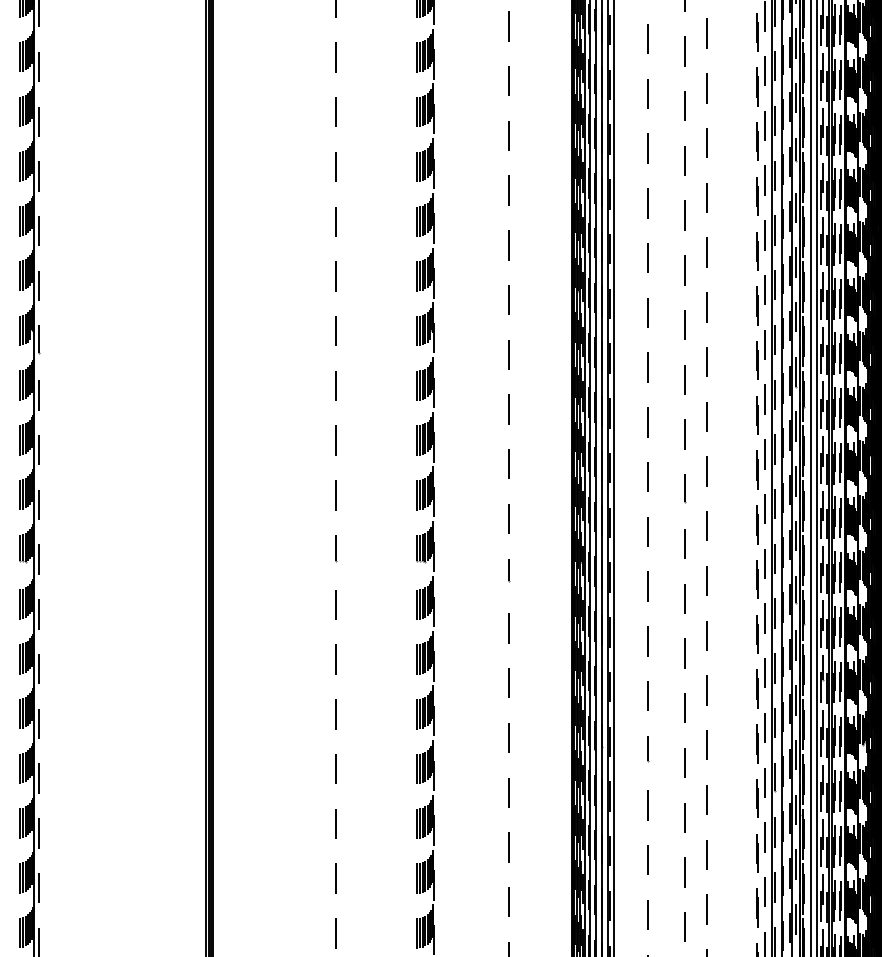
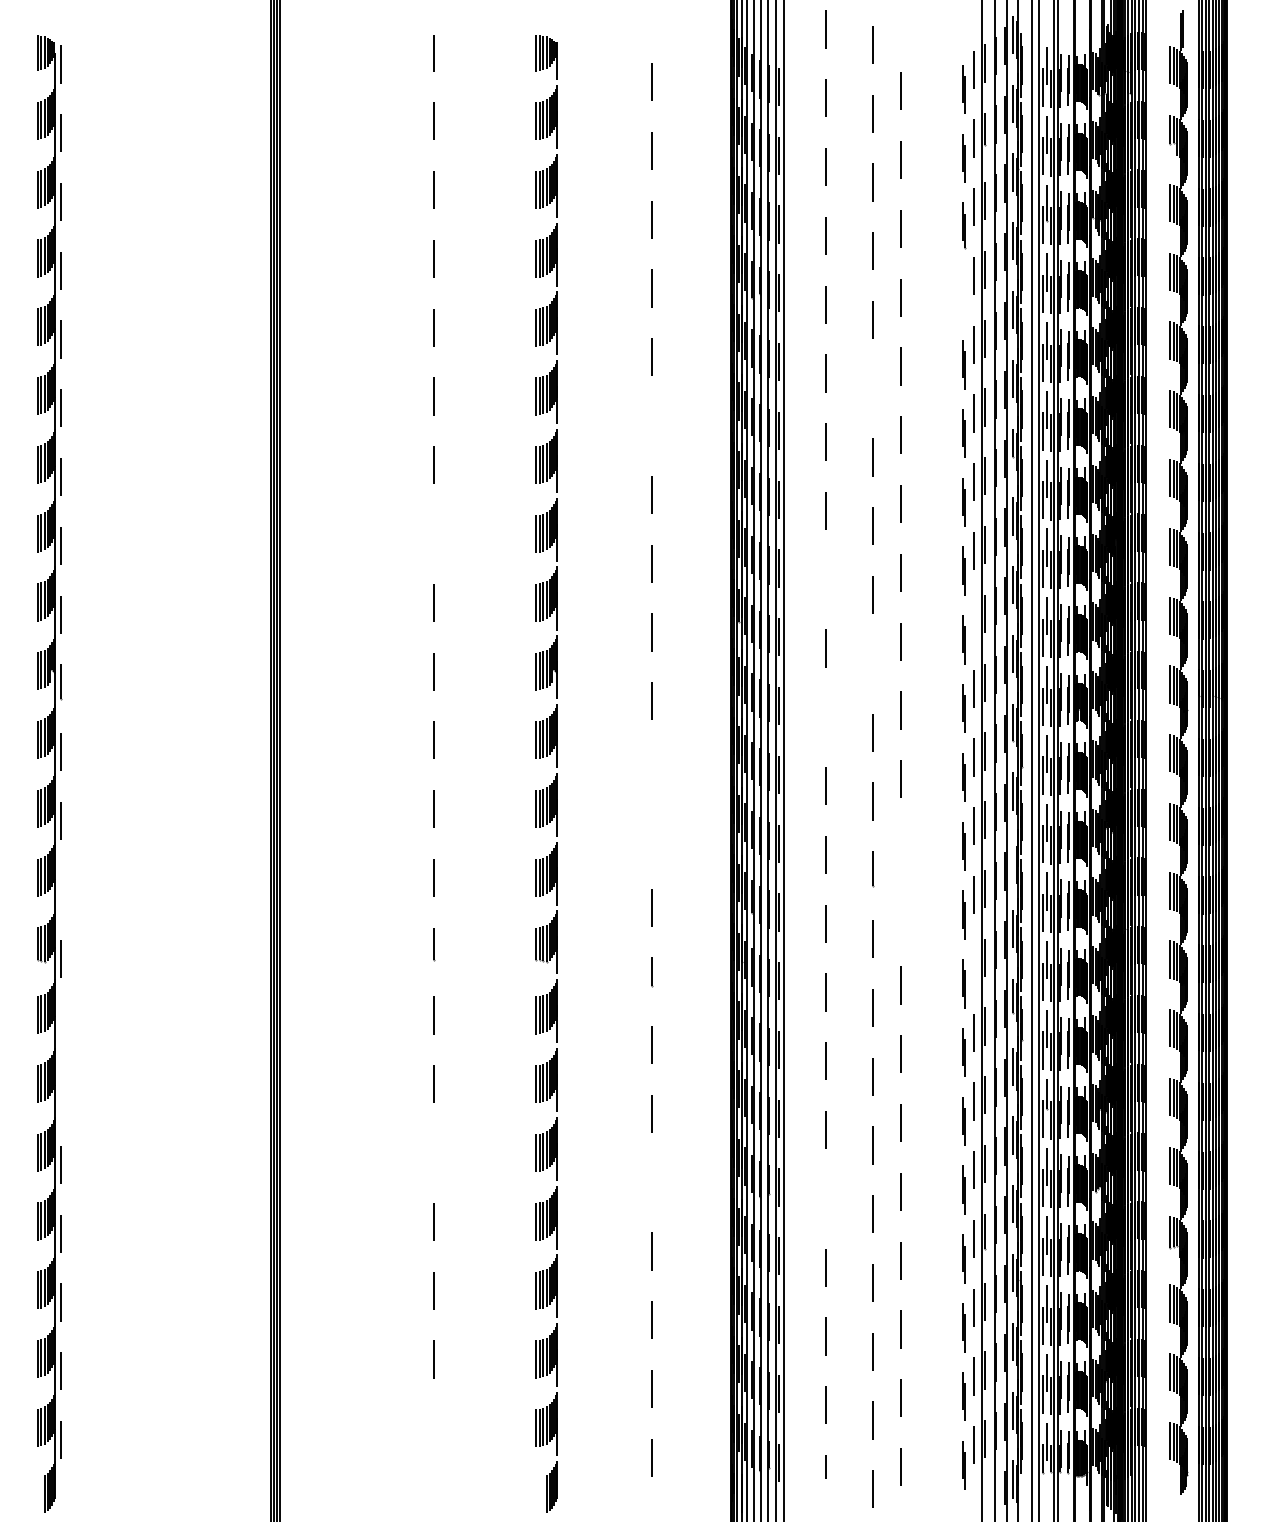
line: (757, 31) -> (963, 295), removed
line: (684, 105) -> (872, 388), removed
line: (508, 135) -> (651, 425), removed
line: (335, 221) -> (433, 533), removed
line: (647, 257) -> (825, 579), removed
line: (765, 289) -> (973, 619), removed
line: (685, 324) -> (873, 663), removed
line: (647, 367) -> (825, 717), removed
line: (508, 409) -> (651, 769), removed
line: (508, 464) -> (651, 838), removed
line: (706, 471) -> (900, 847), removed
line: (796, 481) -> (1012, 860), removed
line: (39, 504) -> (61, 889), removed
line: (706, 526) -> (900, 916), removed
line: (765, 563) -> (973, 963), removed
line: (39, 614) -> (61, 1027), removed
line: (39, 669) -> (61, 1096), removed
line: (335, 713) -> (433, 1152), removed
line: (508, 737) -> (651, 1182), removed
line: (648, 748) -> (826, 1196), removed
line: (335, 932) -> (433, 1427), removed

